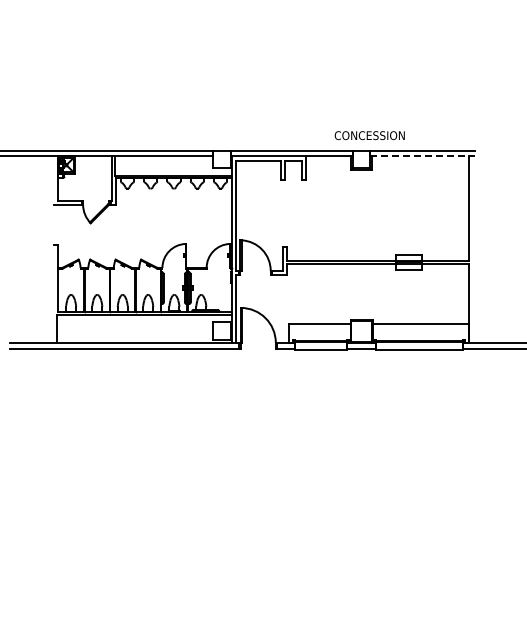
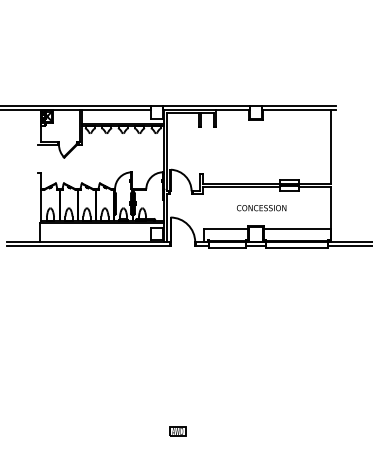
text: (369, 135) -> (261, 208), moved
line: (423, 156) -> (299, 110), dashed -> solid
part: (250, 610) -> (177, 431), added

